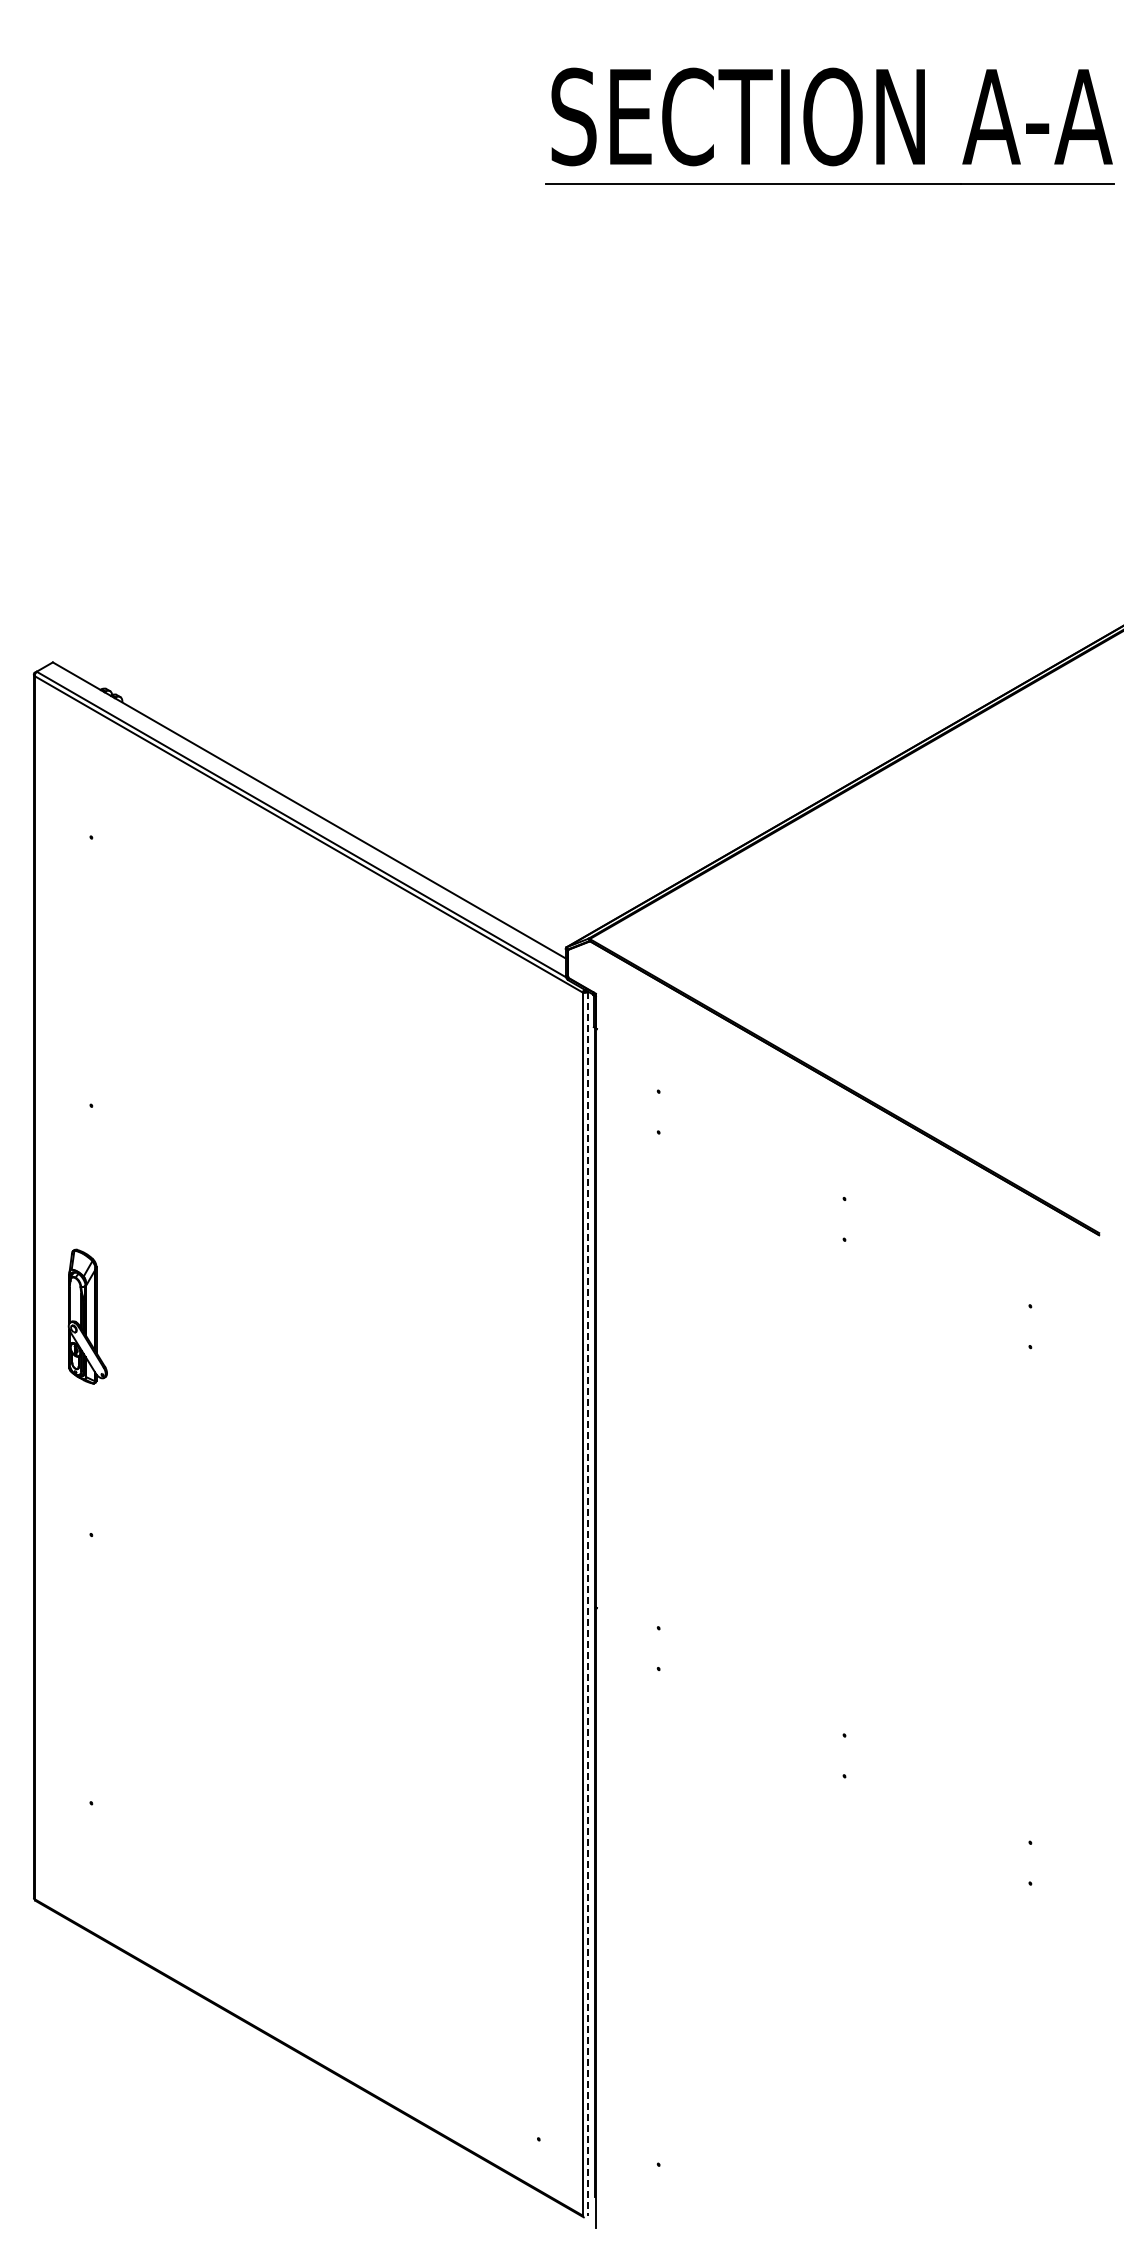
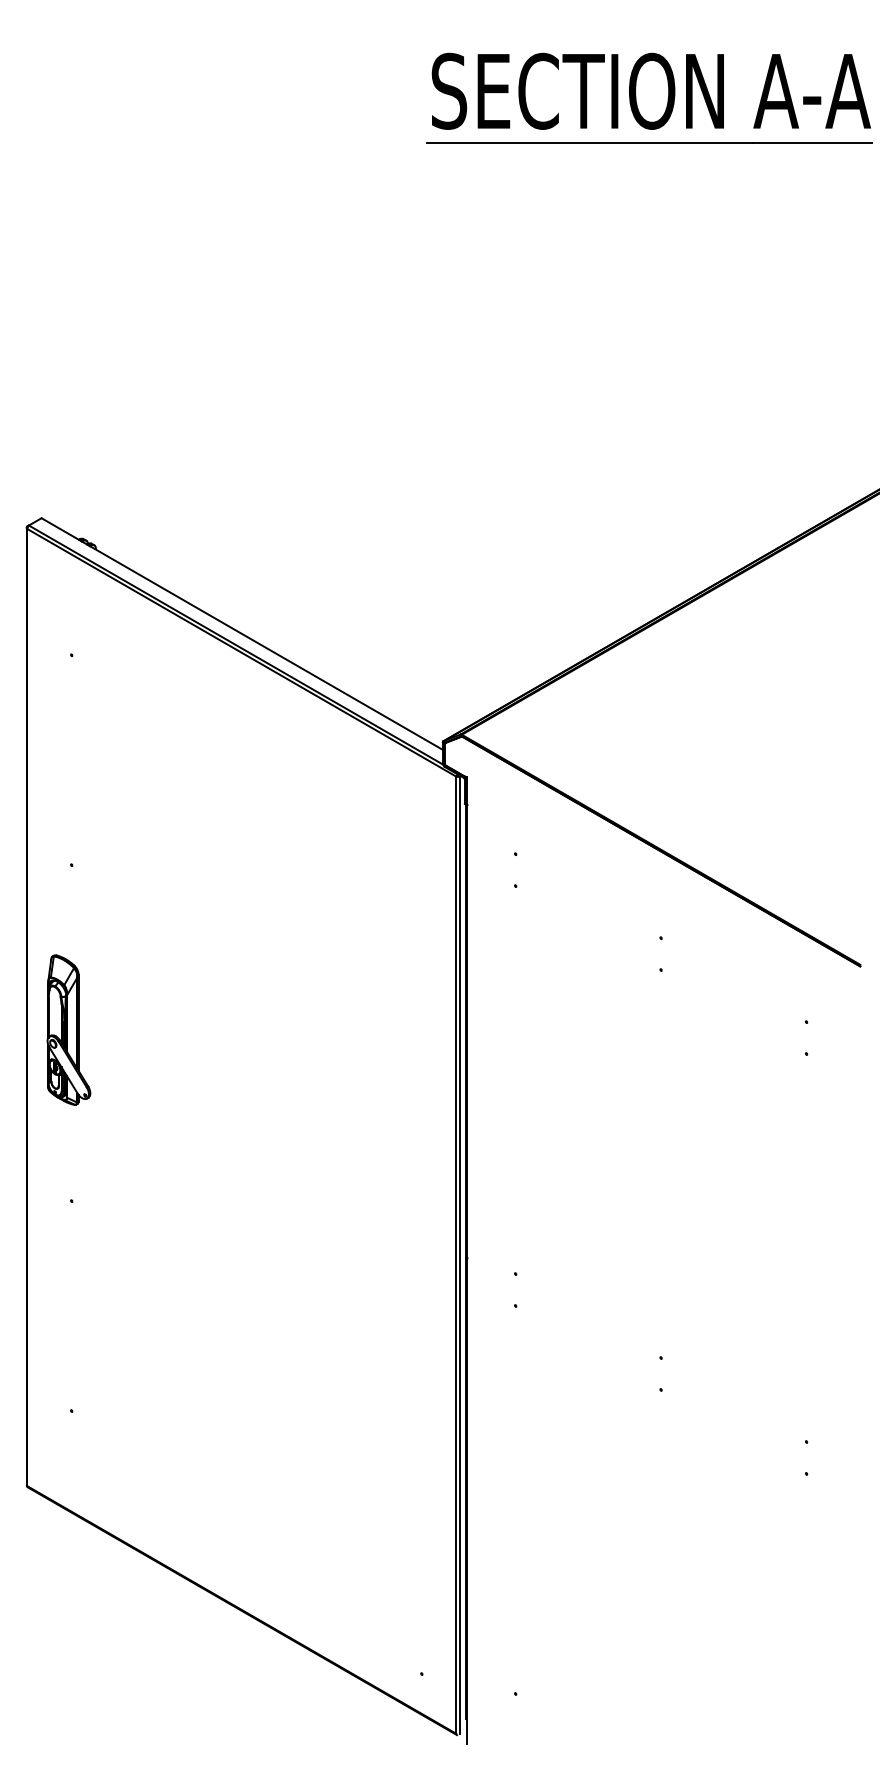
part: (87, 1316) -> (68, 1030), size x1.43
line: (587, 1604) -> (459, 1255), dashed -> solid

